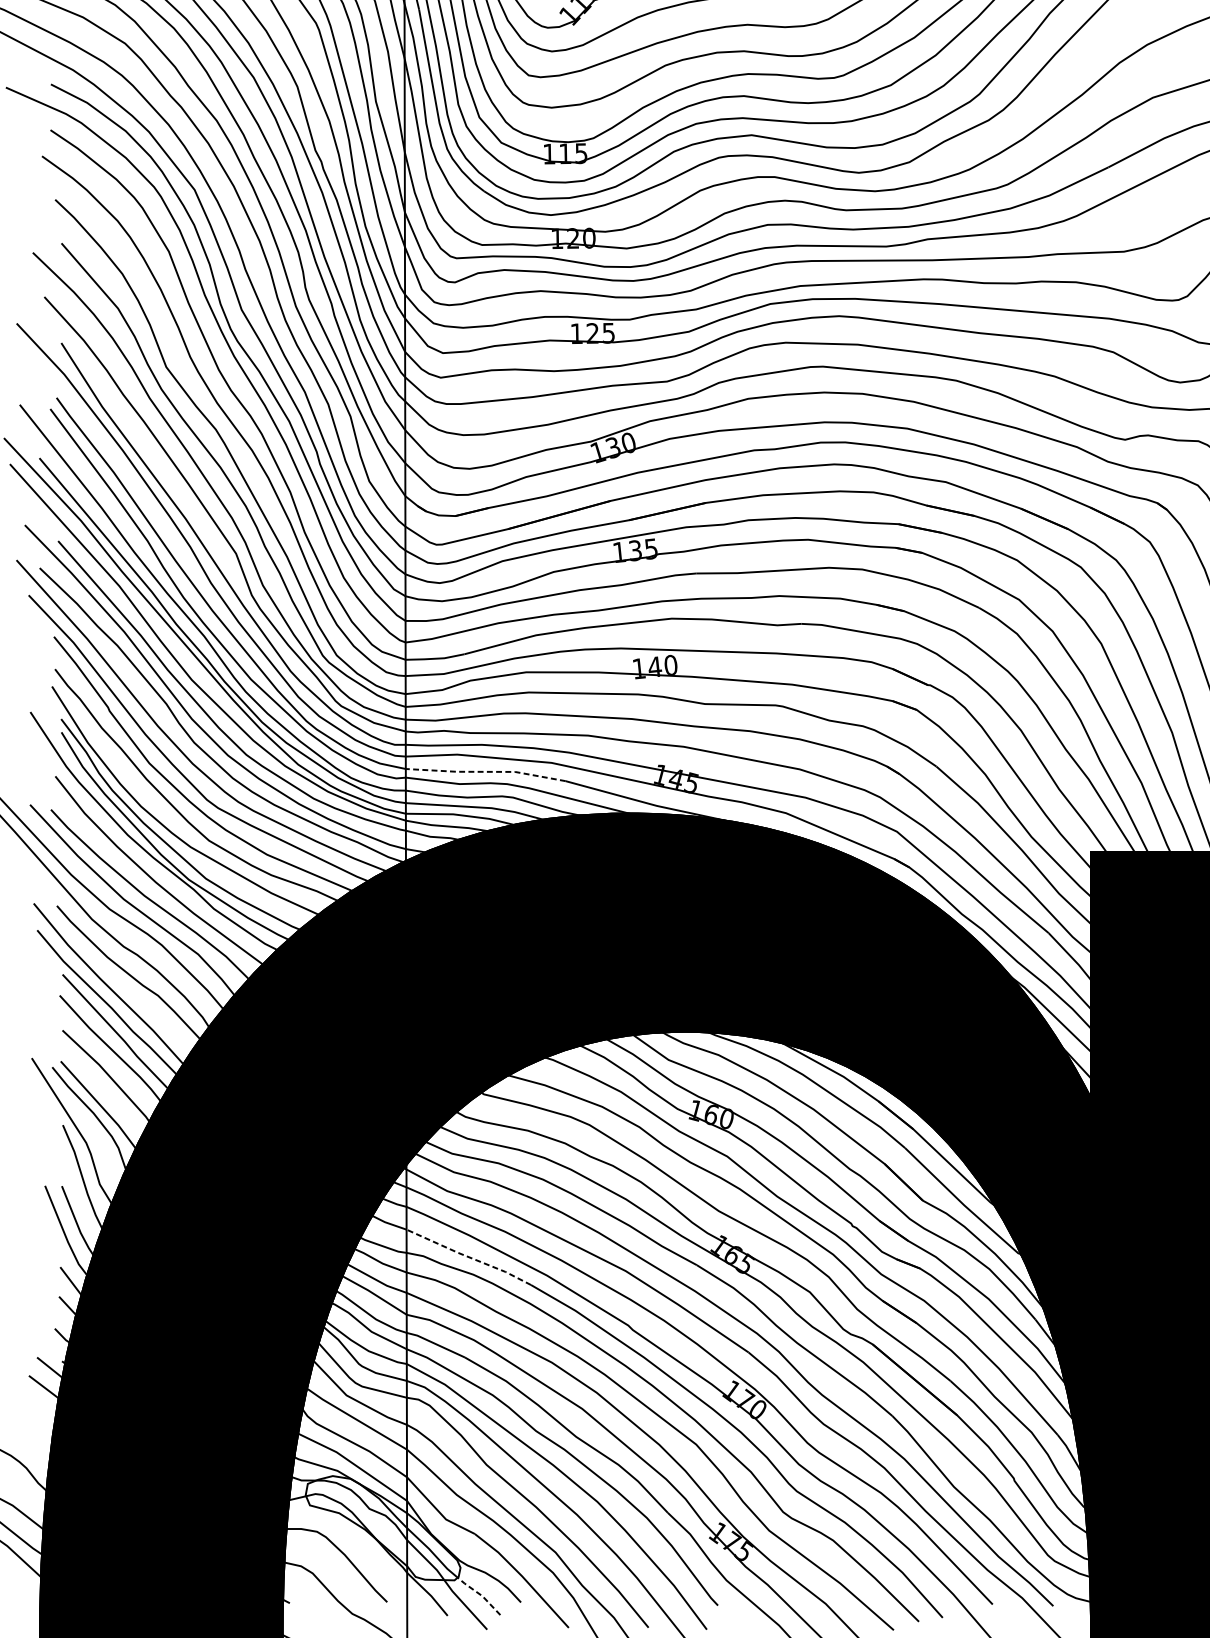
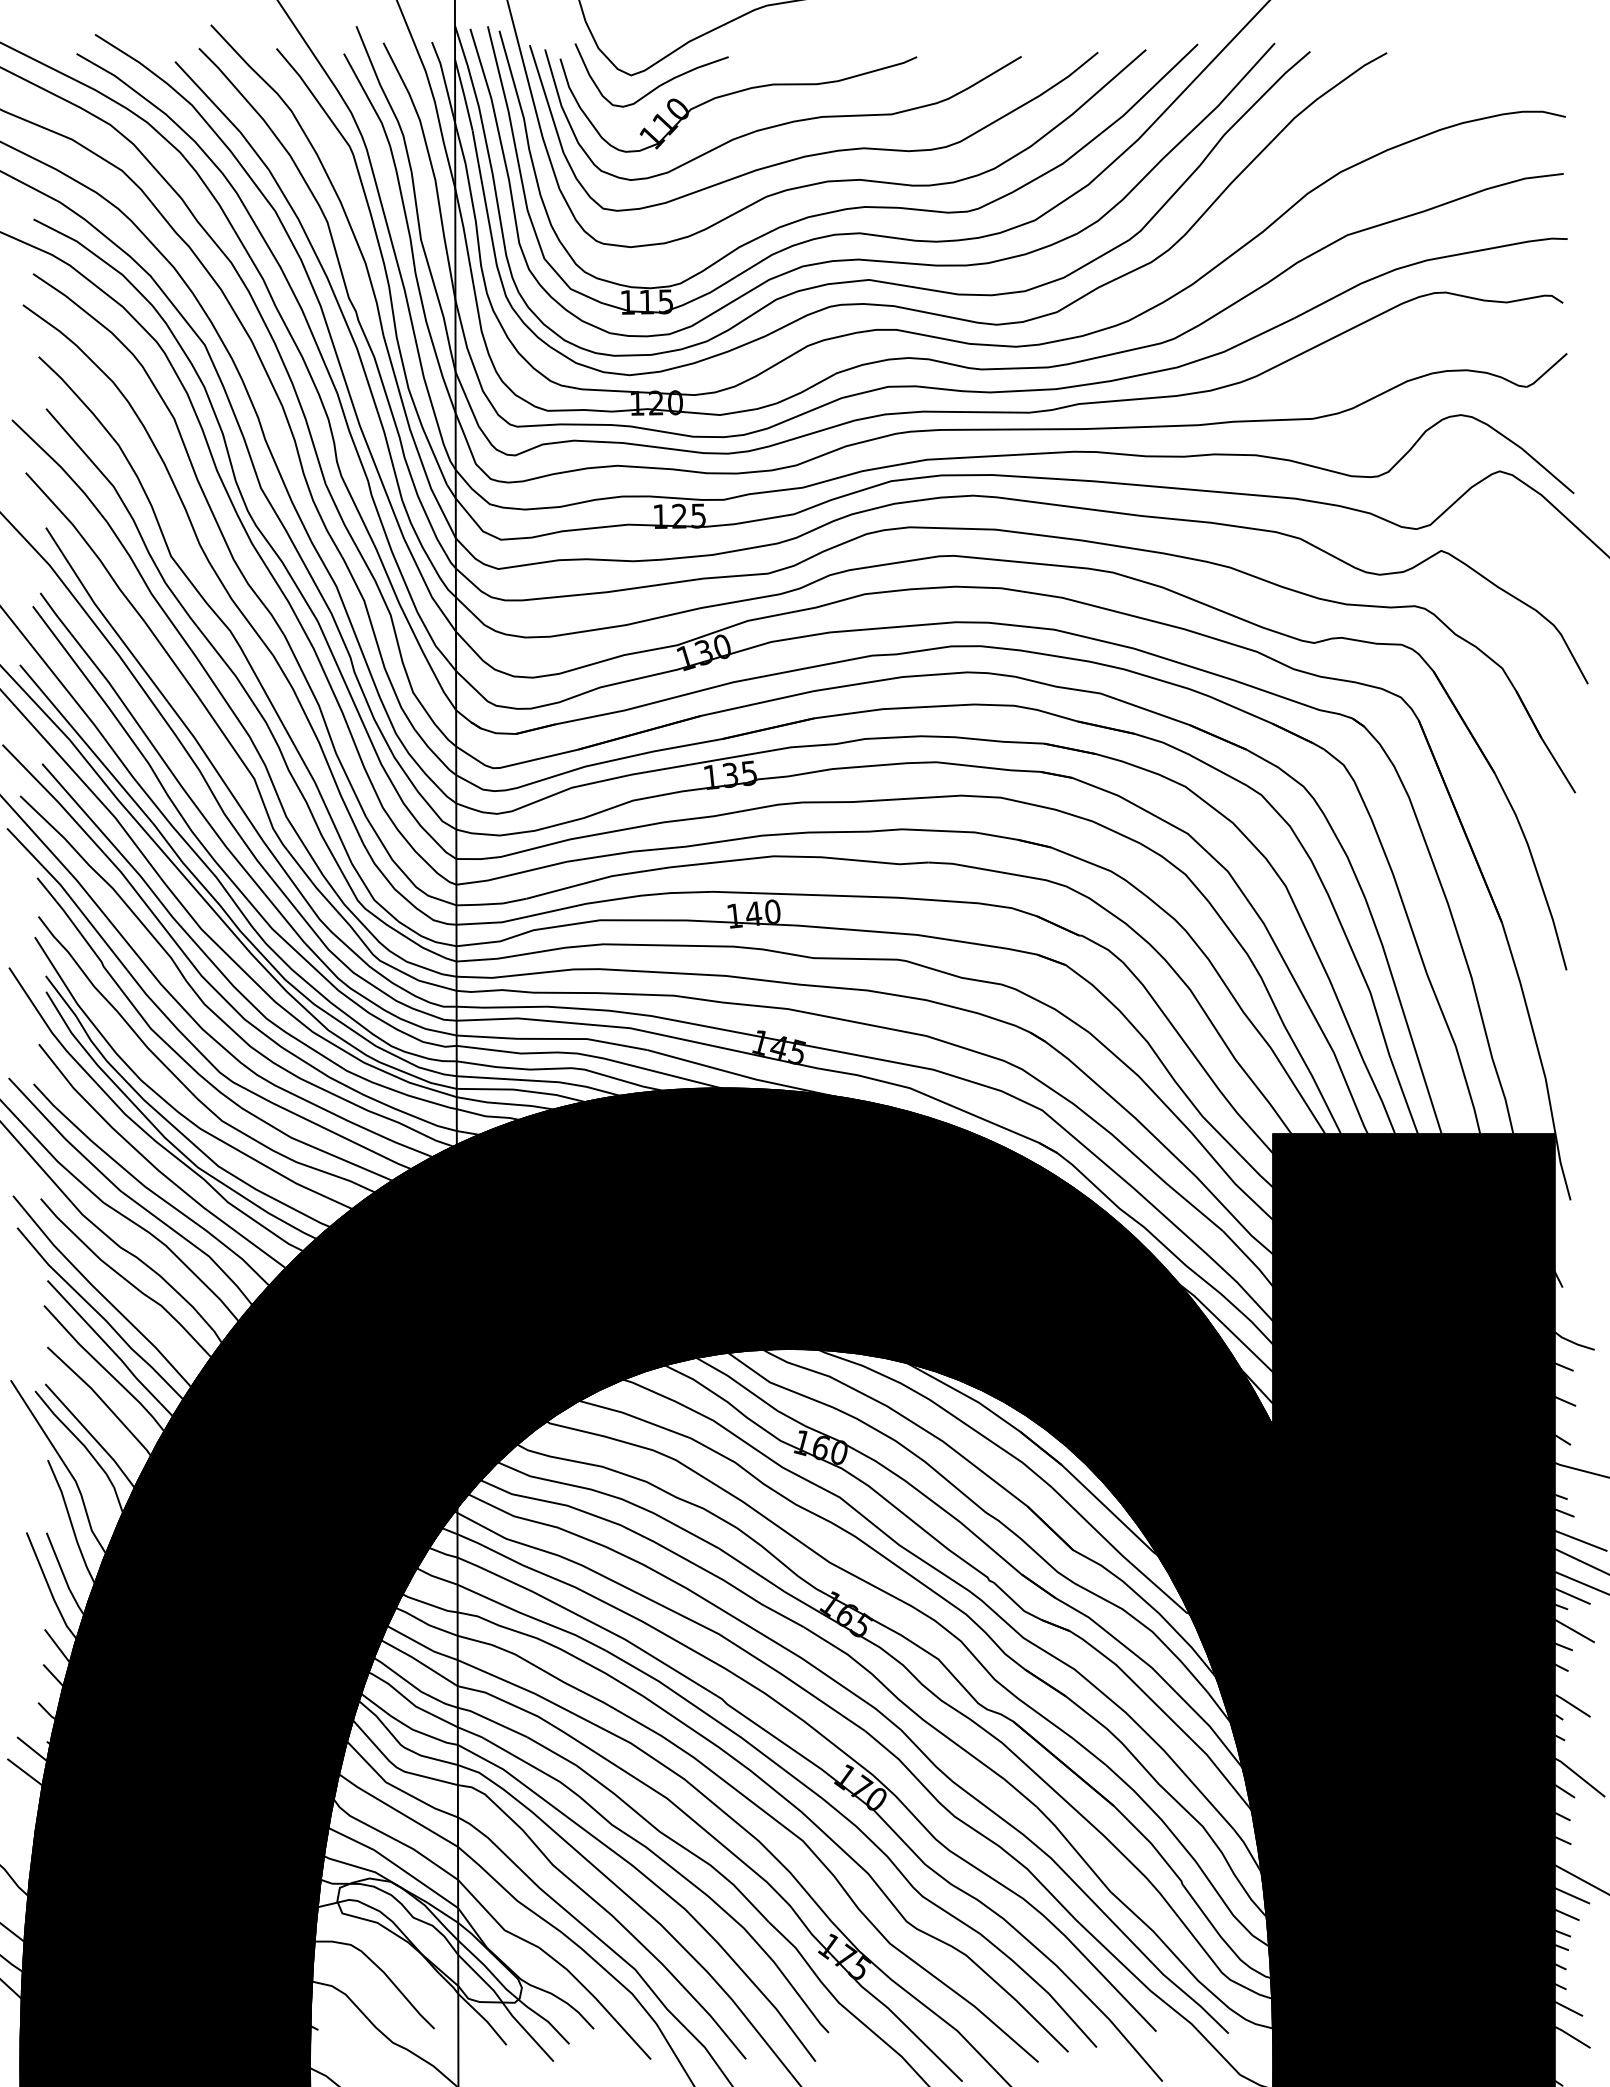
line: (486, 771) -> (552, 1038), dashed -> solid
line: (469, 1257) -> (532, 1617), dashed -> solid
line: (480, 1594) -> (545, 2019), dashed -> solid

